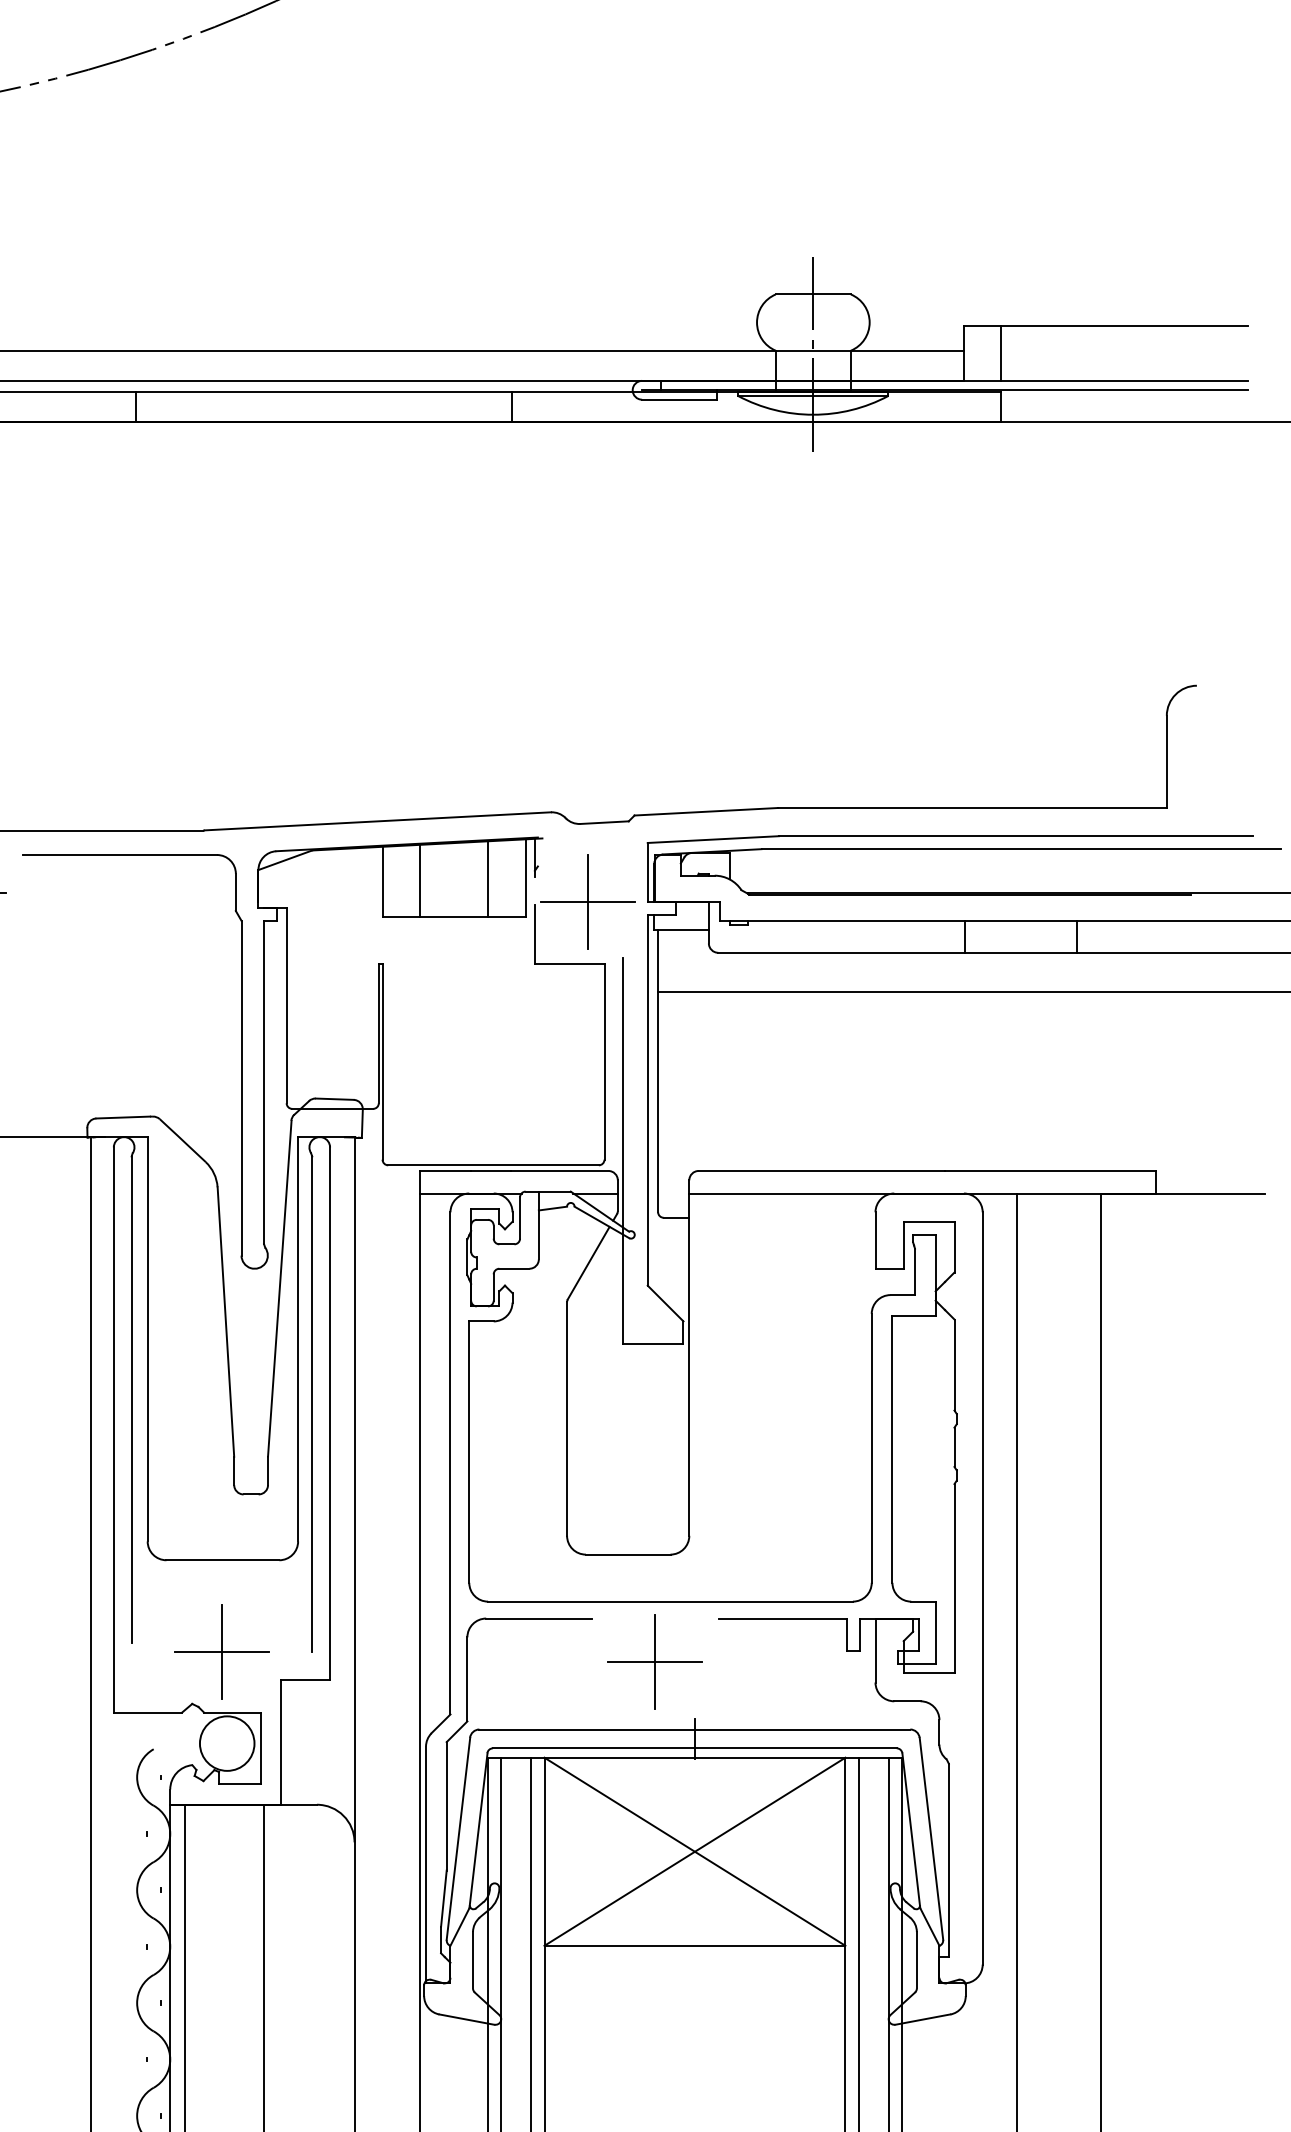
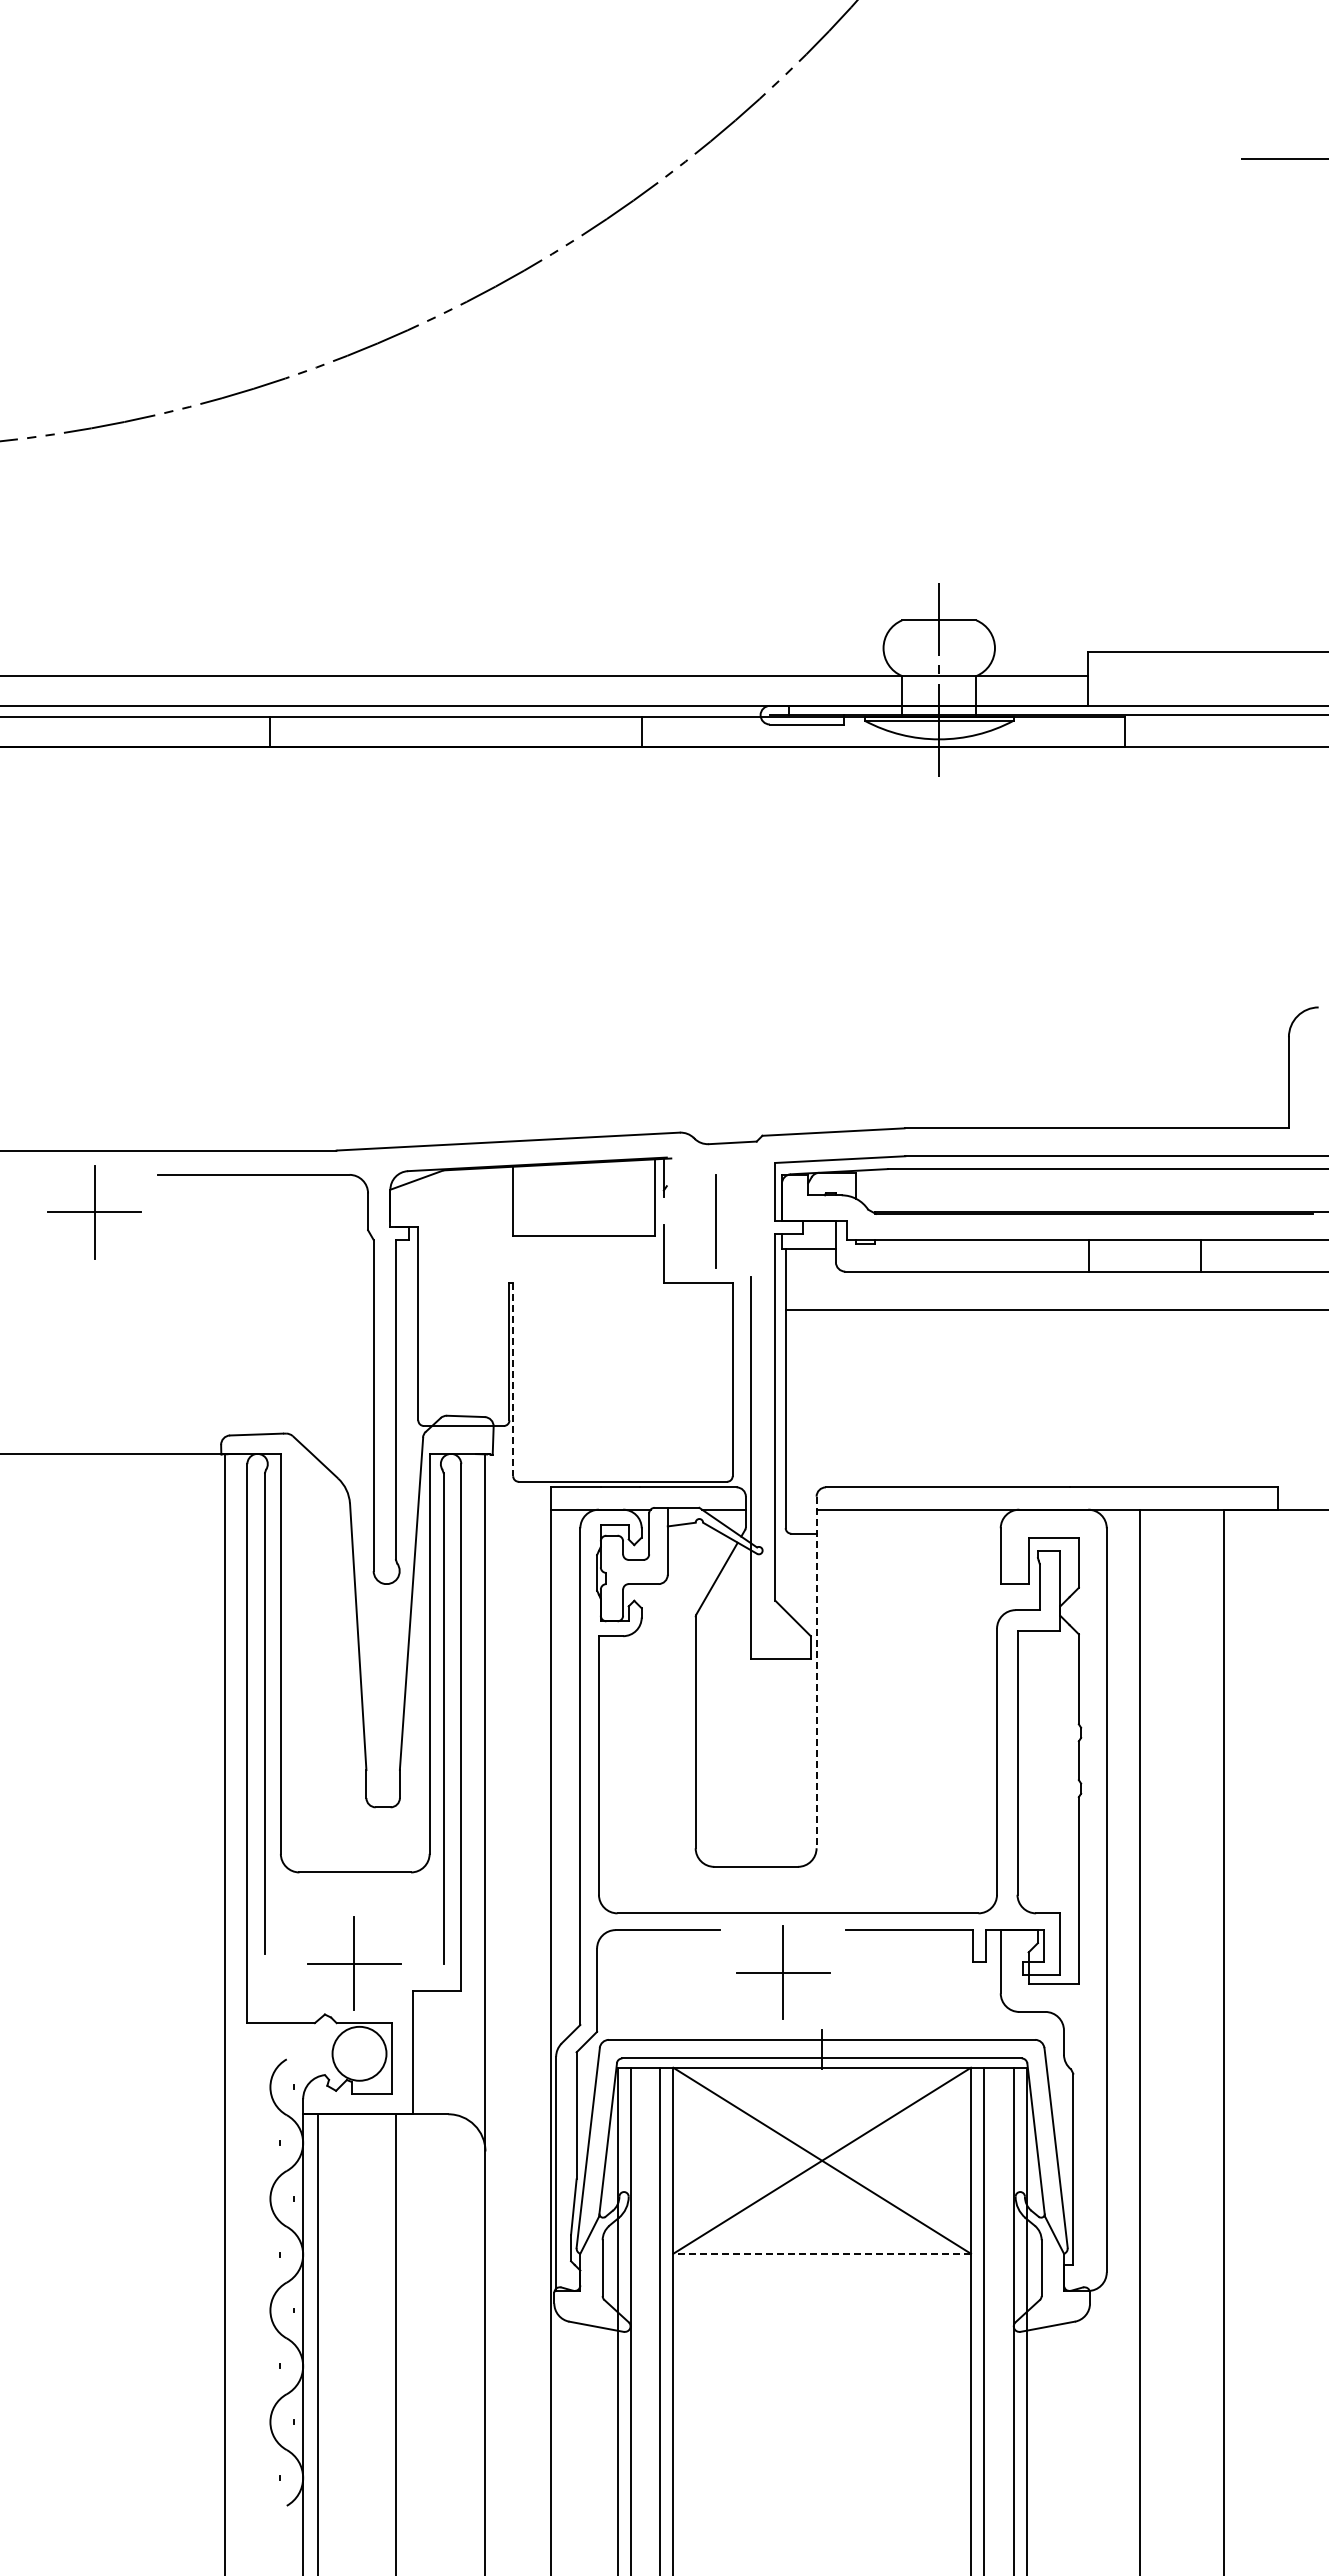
line: (1001, 353) -> (1125, 678), removed
line: (488, 878) -> (617, 1198), removed
line: (420, 880) -> (550, 1200), removed
line: (587, 902) -> (715, 1221), removed
line: (382, 1061) -> (513, 1379), solid -> dashed
line: (689, 1358) -> (816, 1672), solid -> dashed
line: (695, 1945) -> (822, 2253), solid -> dashed

